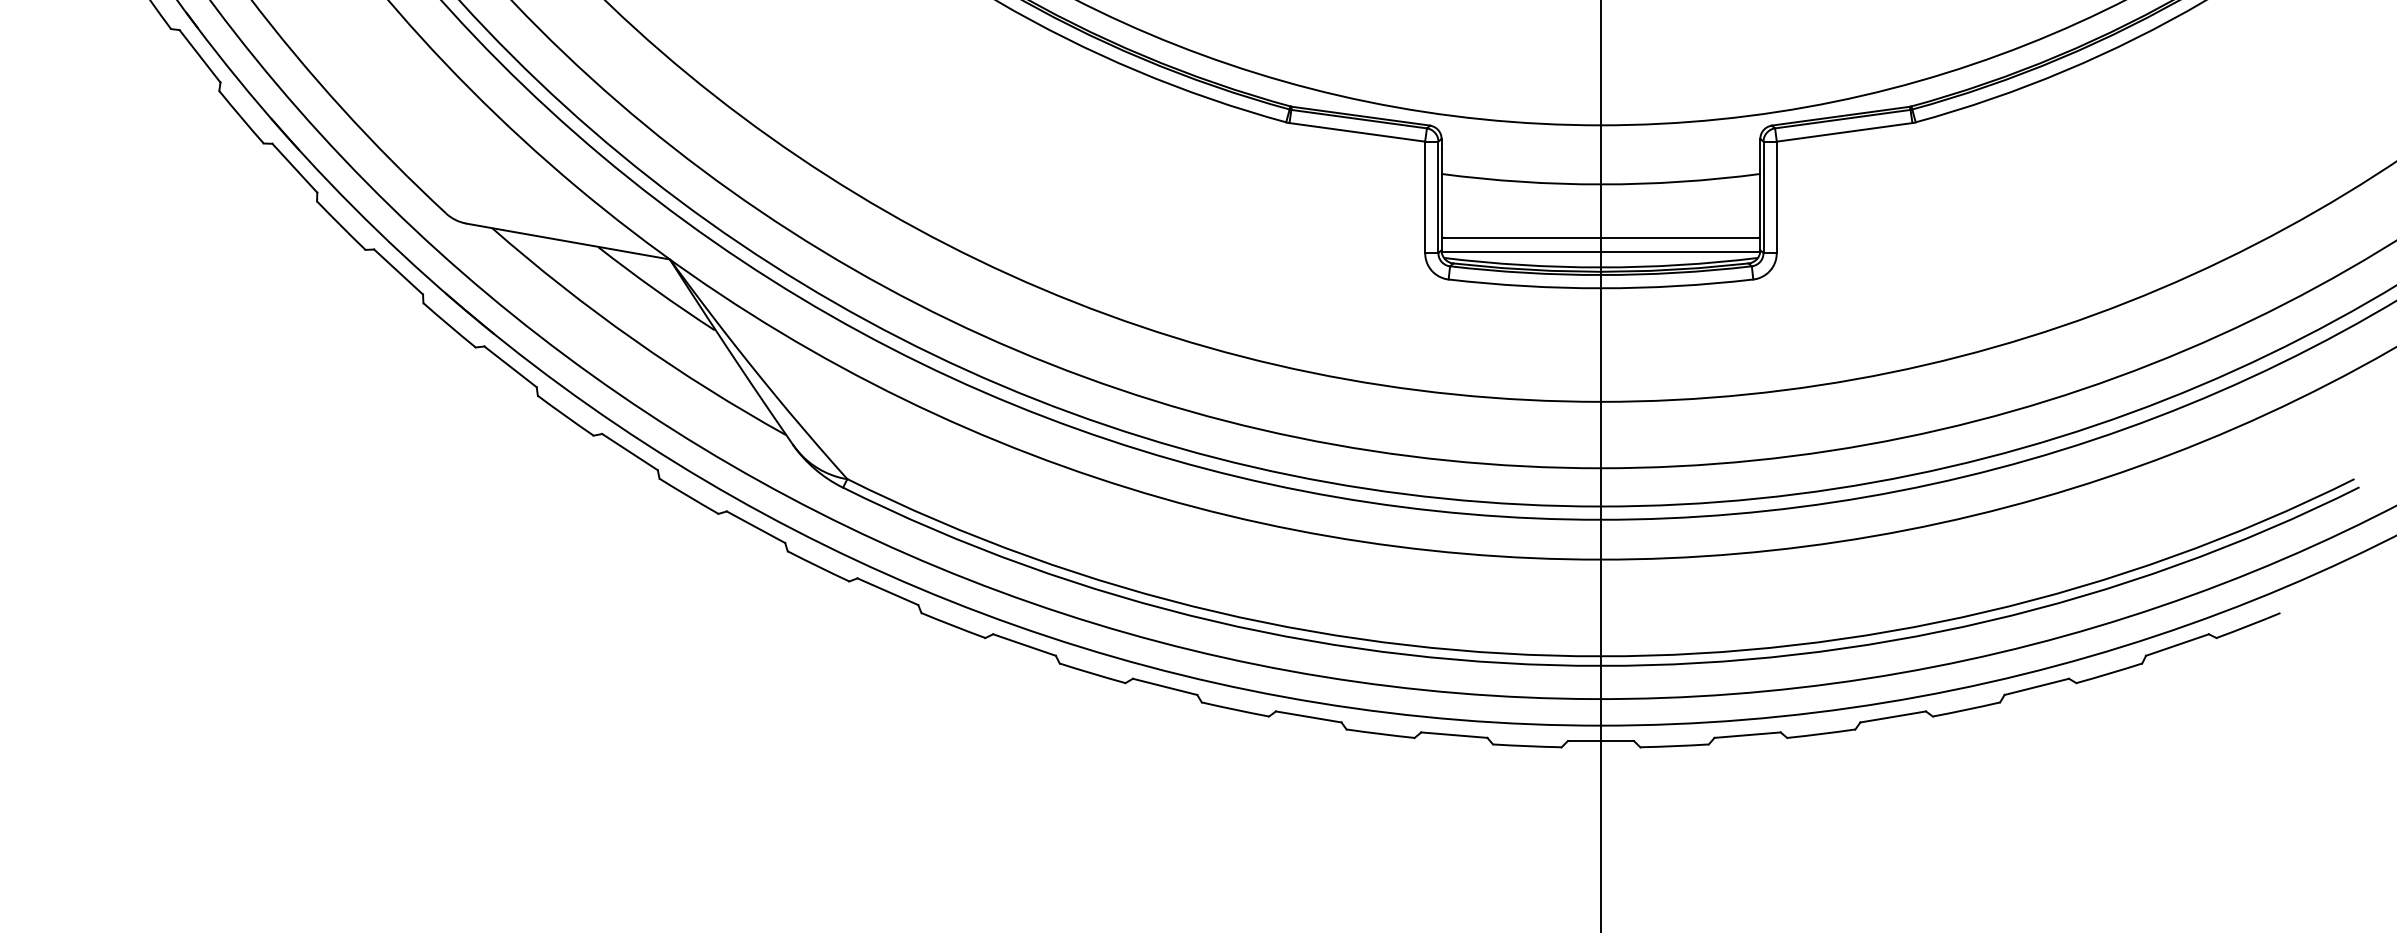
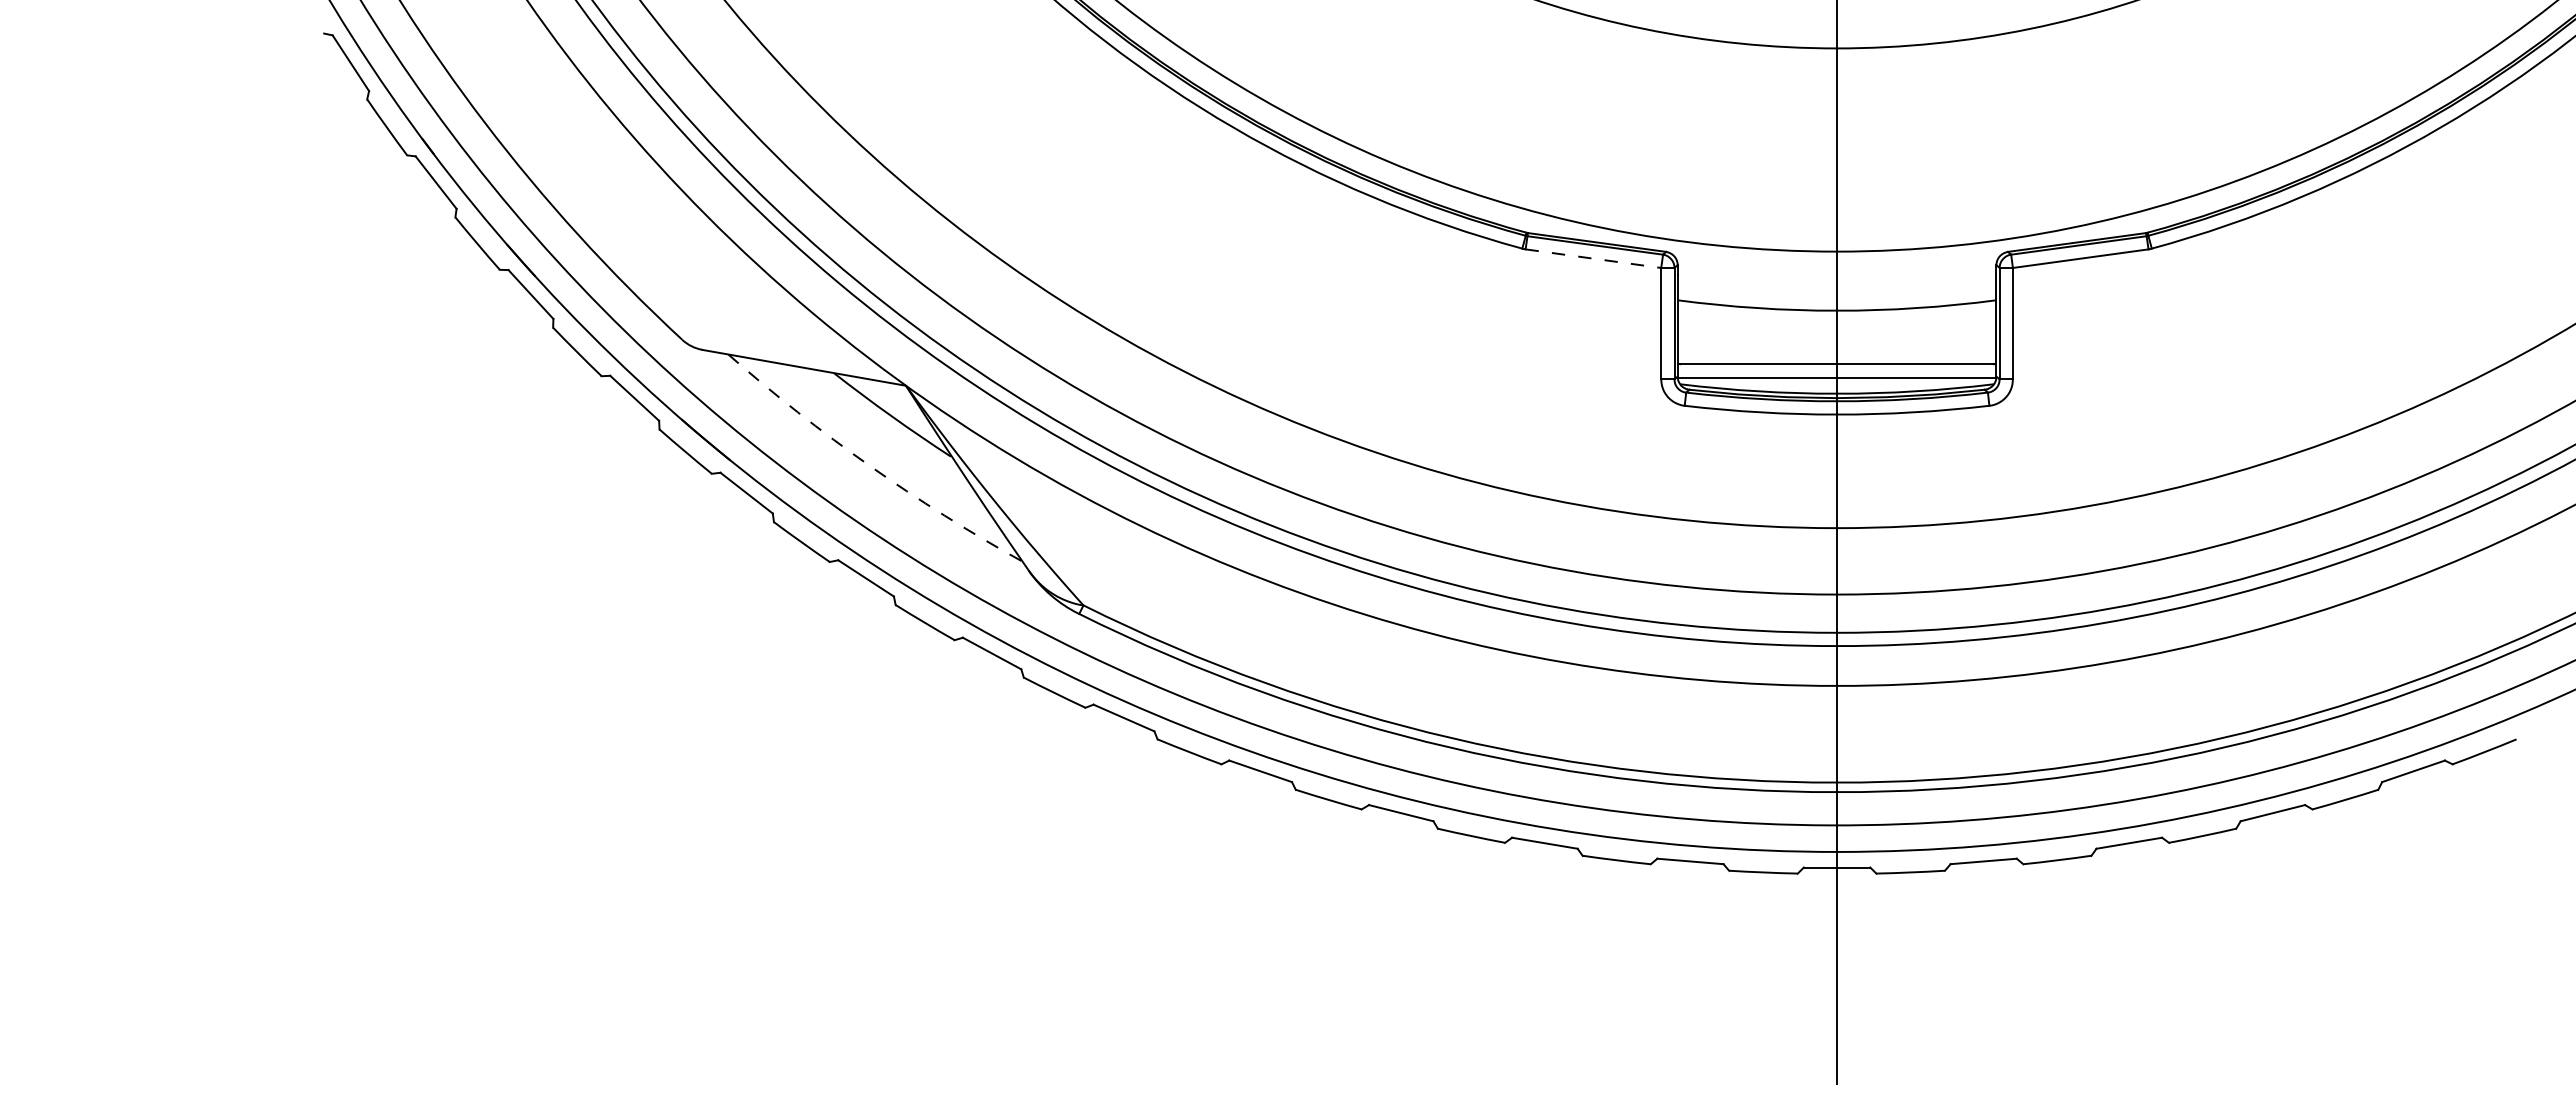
line: (1357, 132) -> (1593, 258), solid -> dashed
arc: (633, 339) -> (869, 465), solid -> dashed

